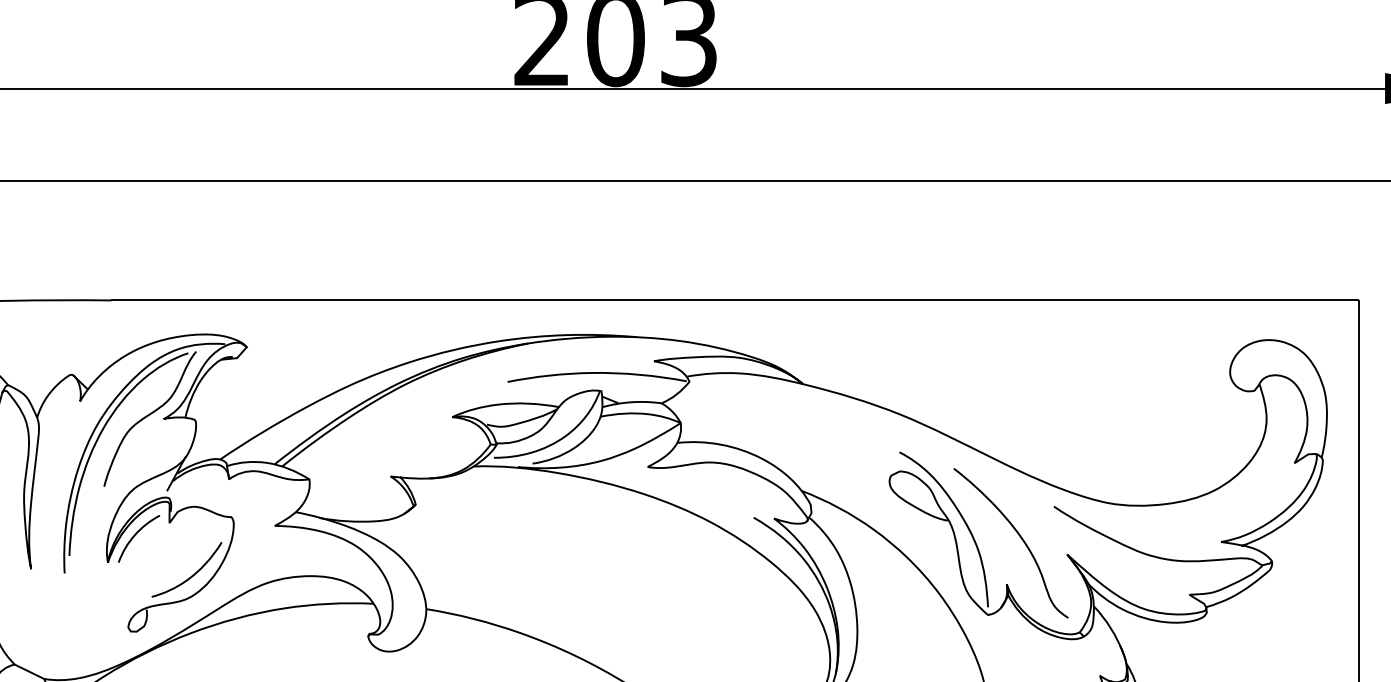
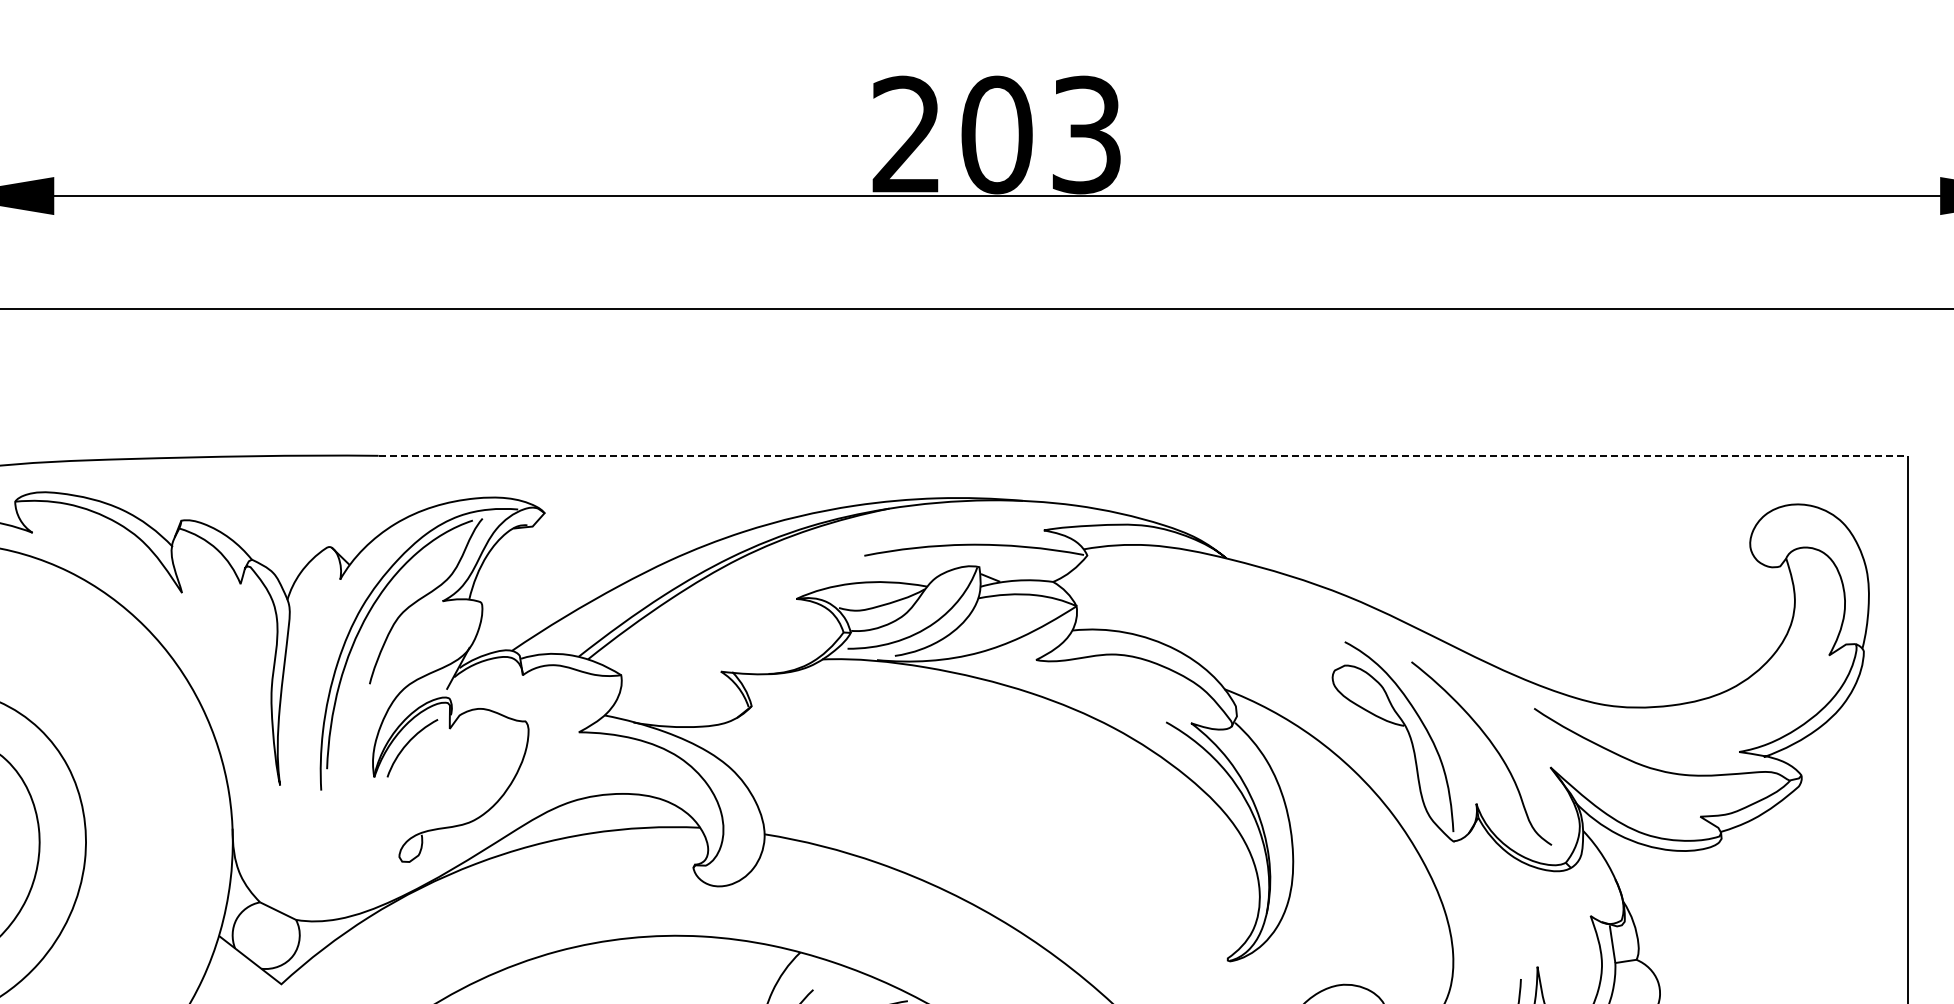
line: (735, 300) -> (1143, 455), solid -> dashed
curve: (191, 575) -> (476, 793), removed

